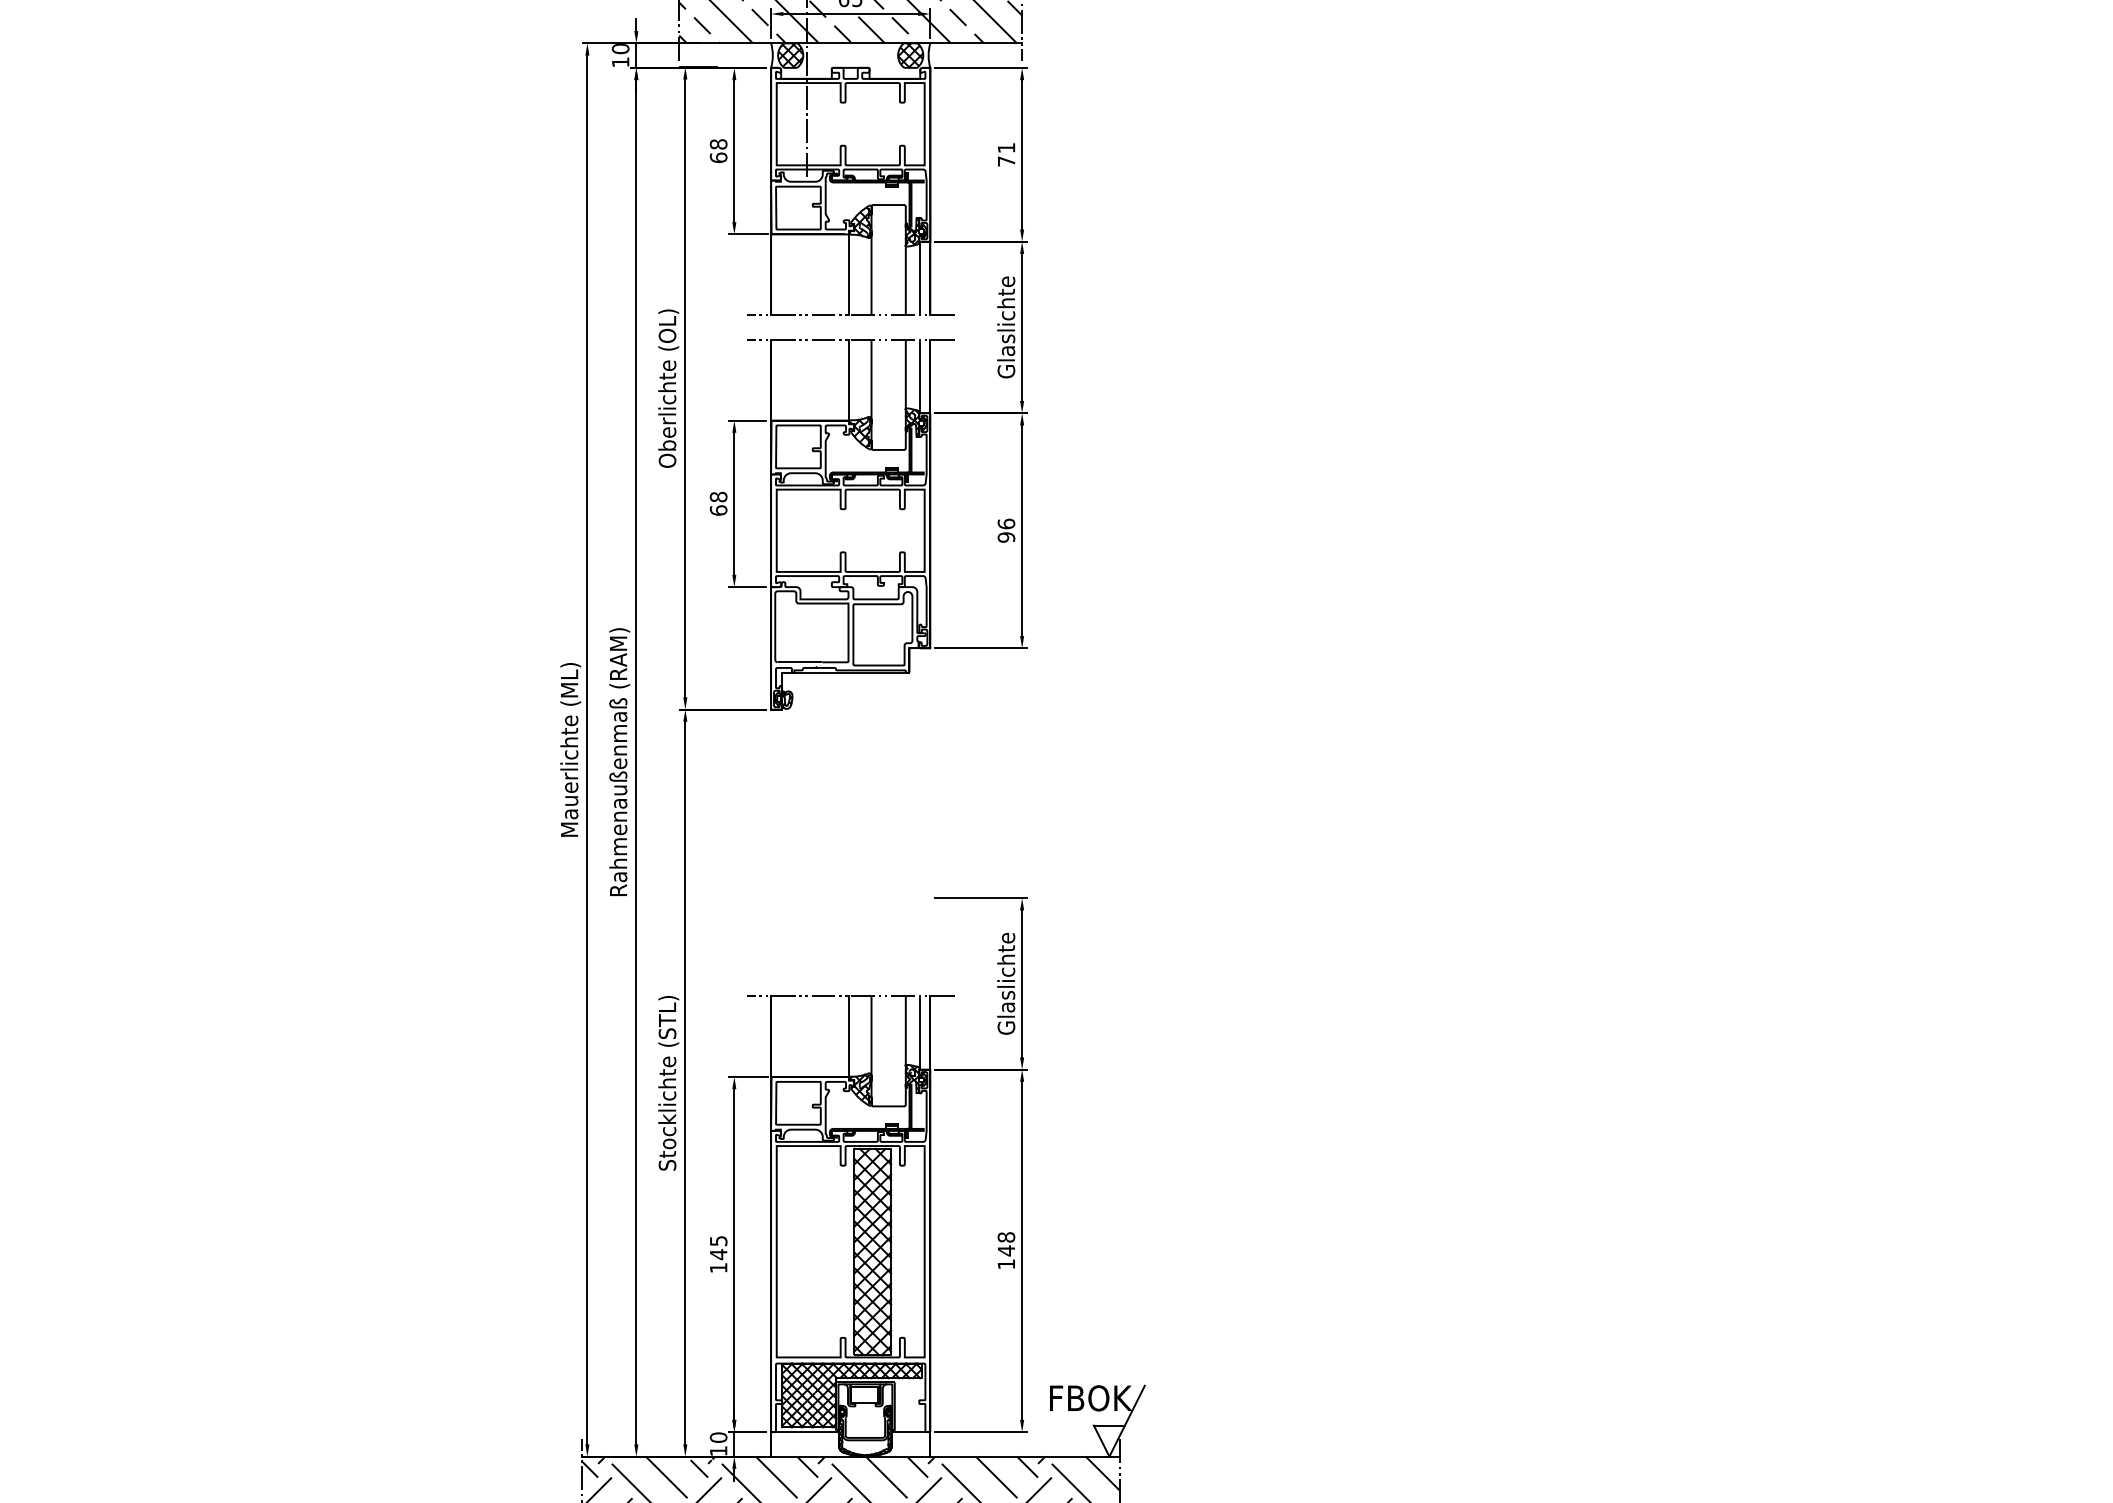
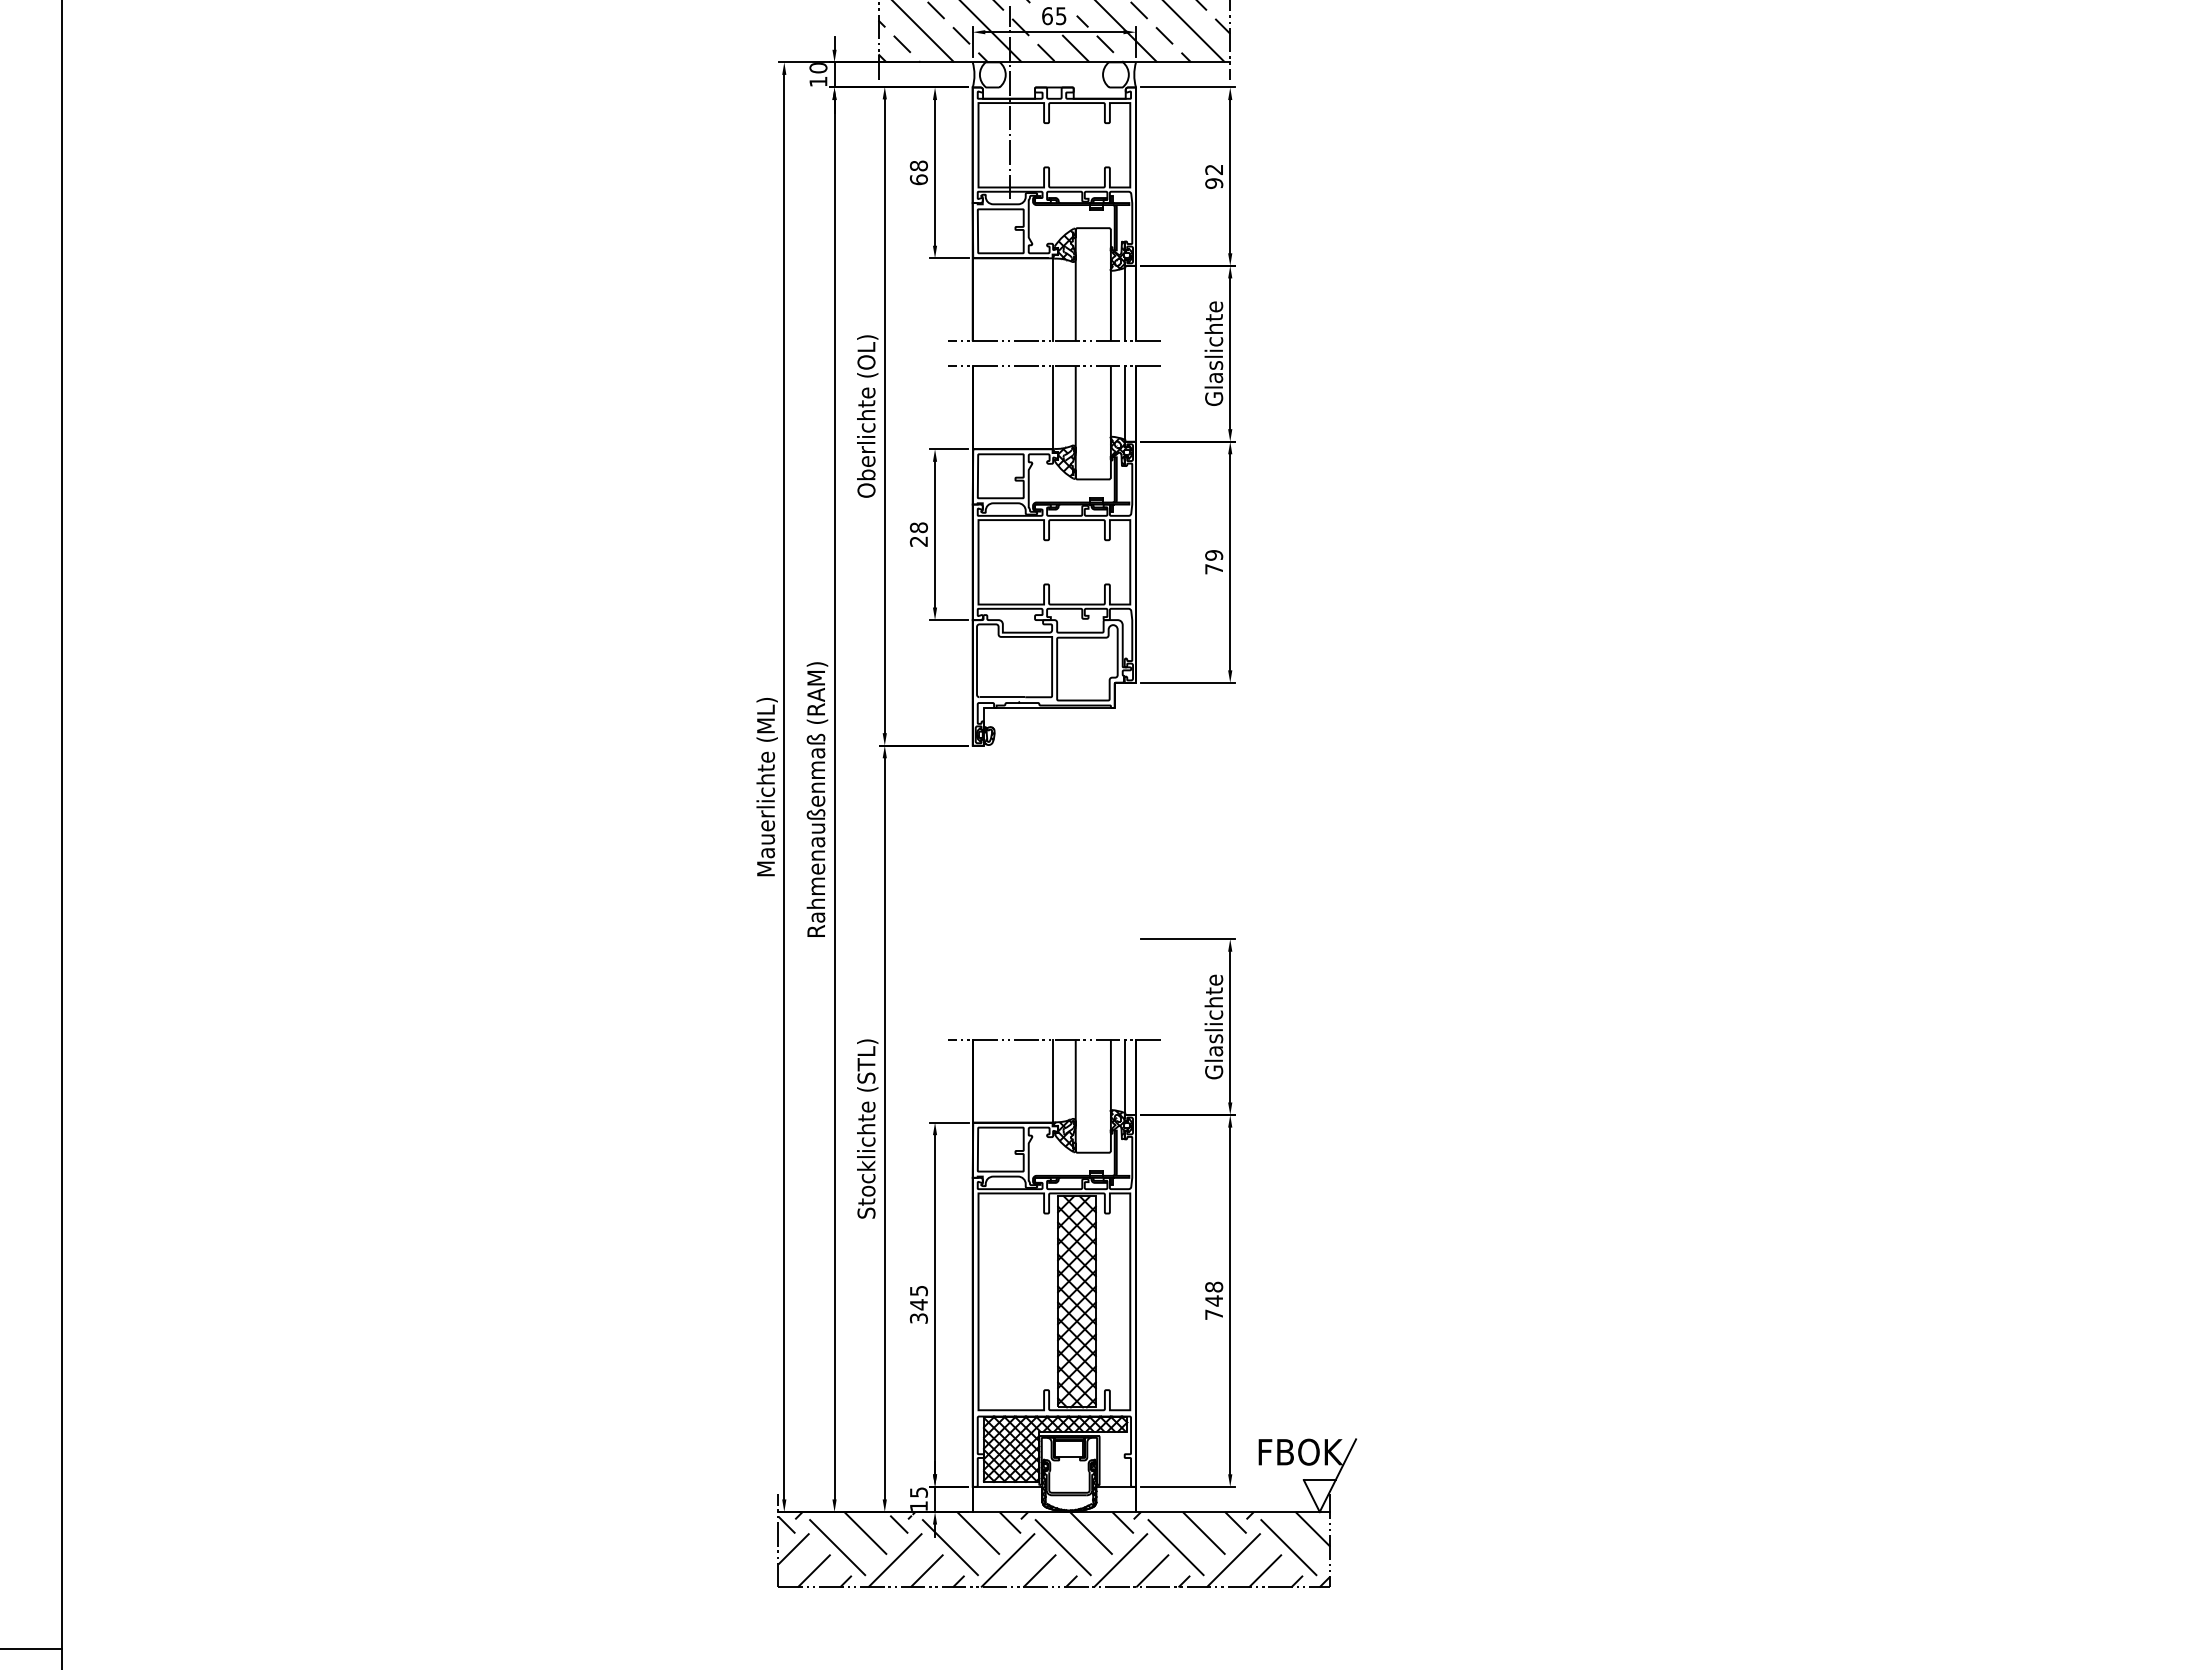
hatch: (790, 55) -> (992, 74), removed
hatch: (910, 55) -> (1115, 74), removed
text: (1006, 154) -> (1214, 176), 71 -> 92
text: (718, 510) -> (918, 541), 68 -> 28
text: (1006, 529) -> (1214, 561), 96 -> 79
text: (1005, 1264) -> (1213, 1314), 148 -> 748
text: (718, 1267) -> (918, 1318), 145 -> 345
text: (718, 1437) -> (918, 1492), 10 -> 15

